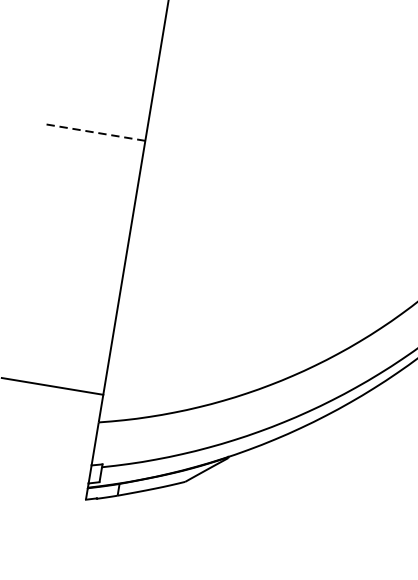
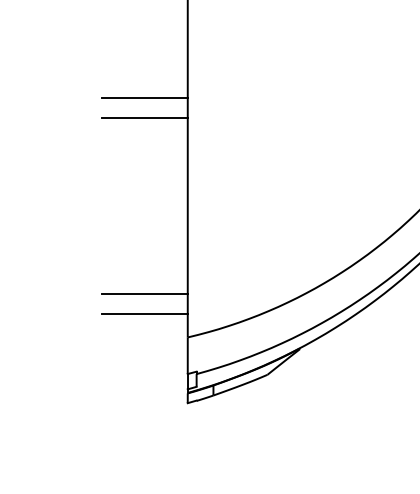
line: (94, 132) -> (144, 98), dashed -> solid
line: (90, 155) -> (144, 117), added
line: (56, 363) -> (144, 294), added

